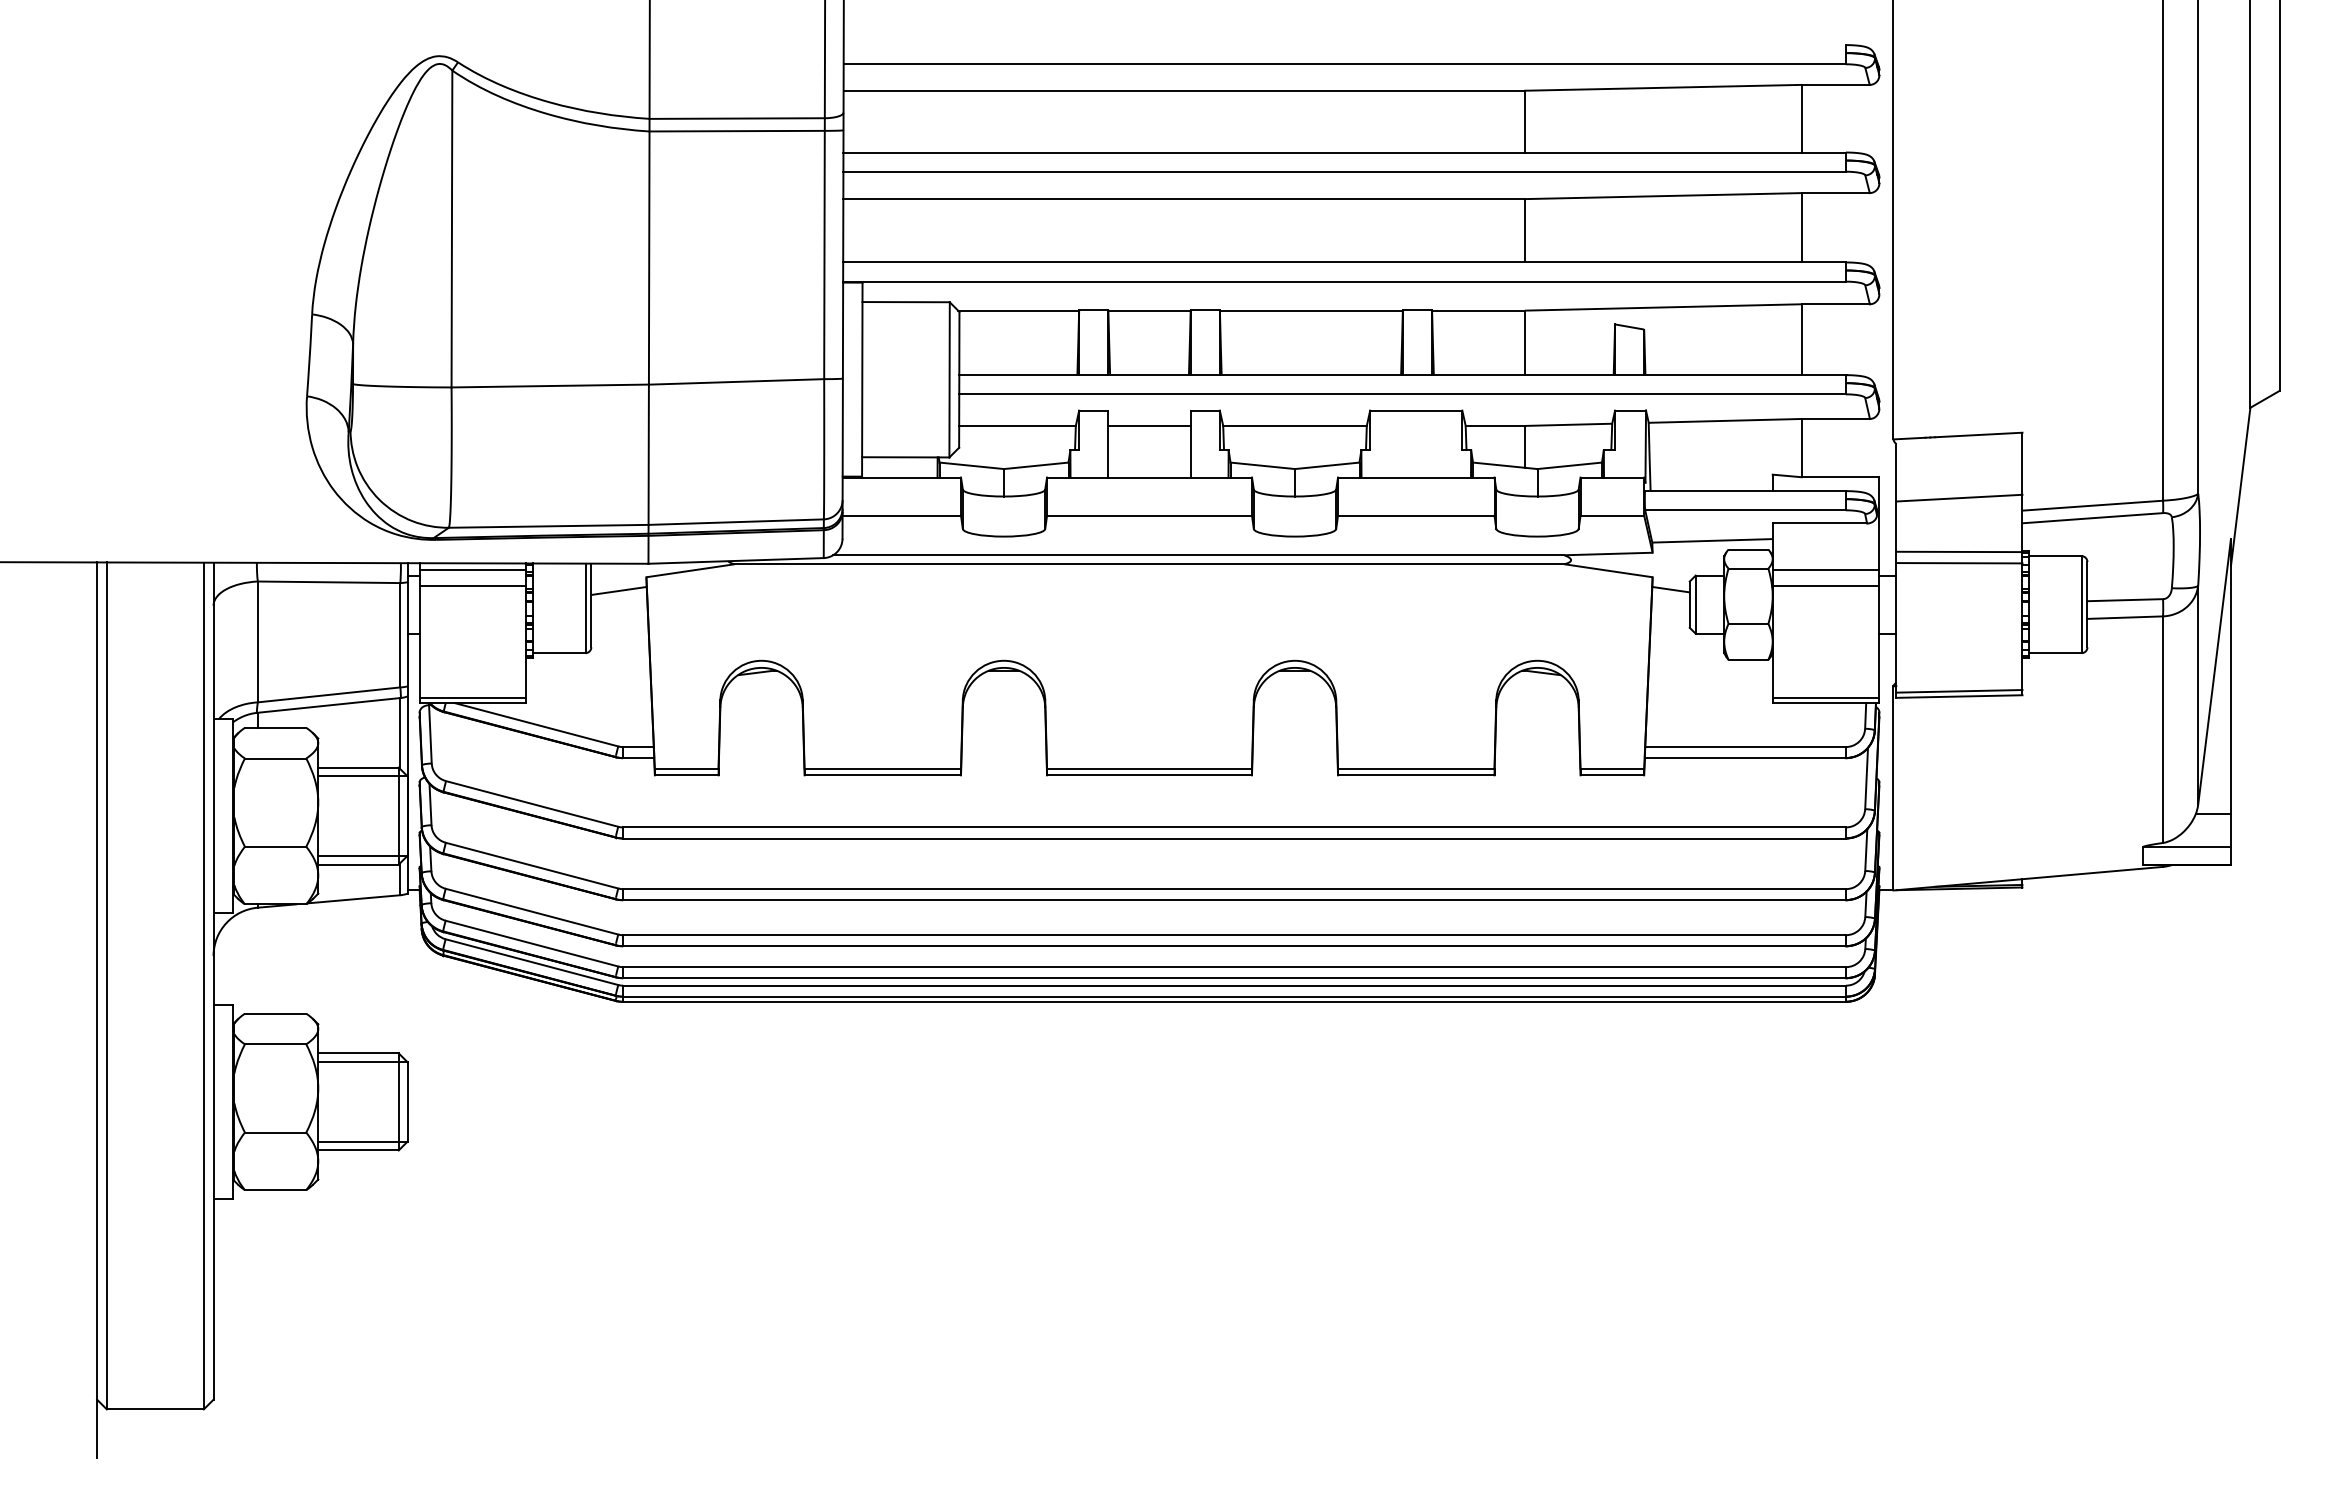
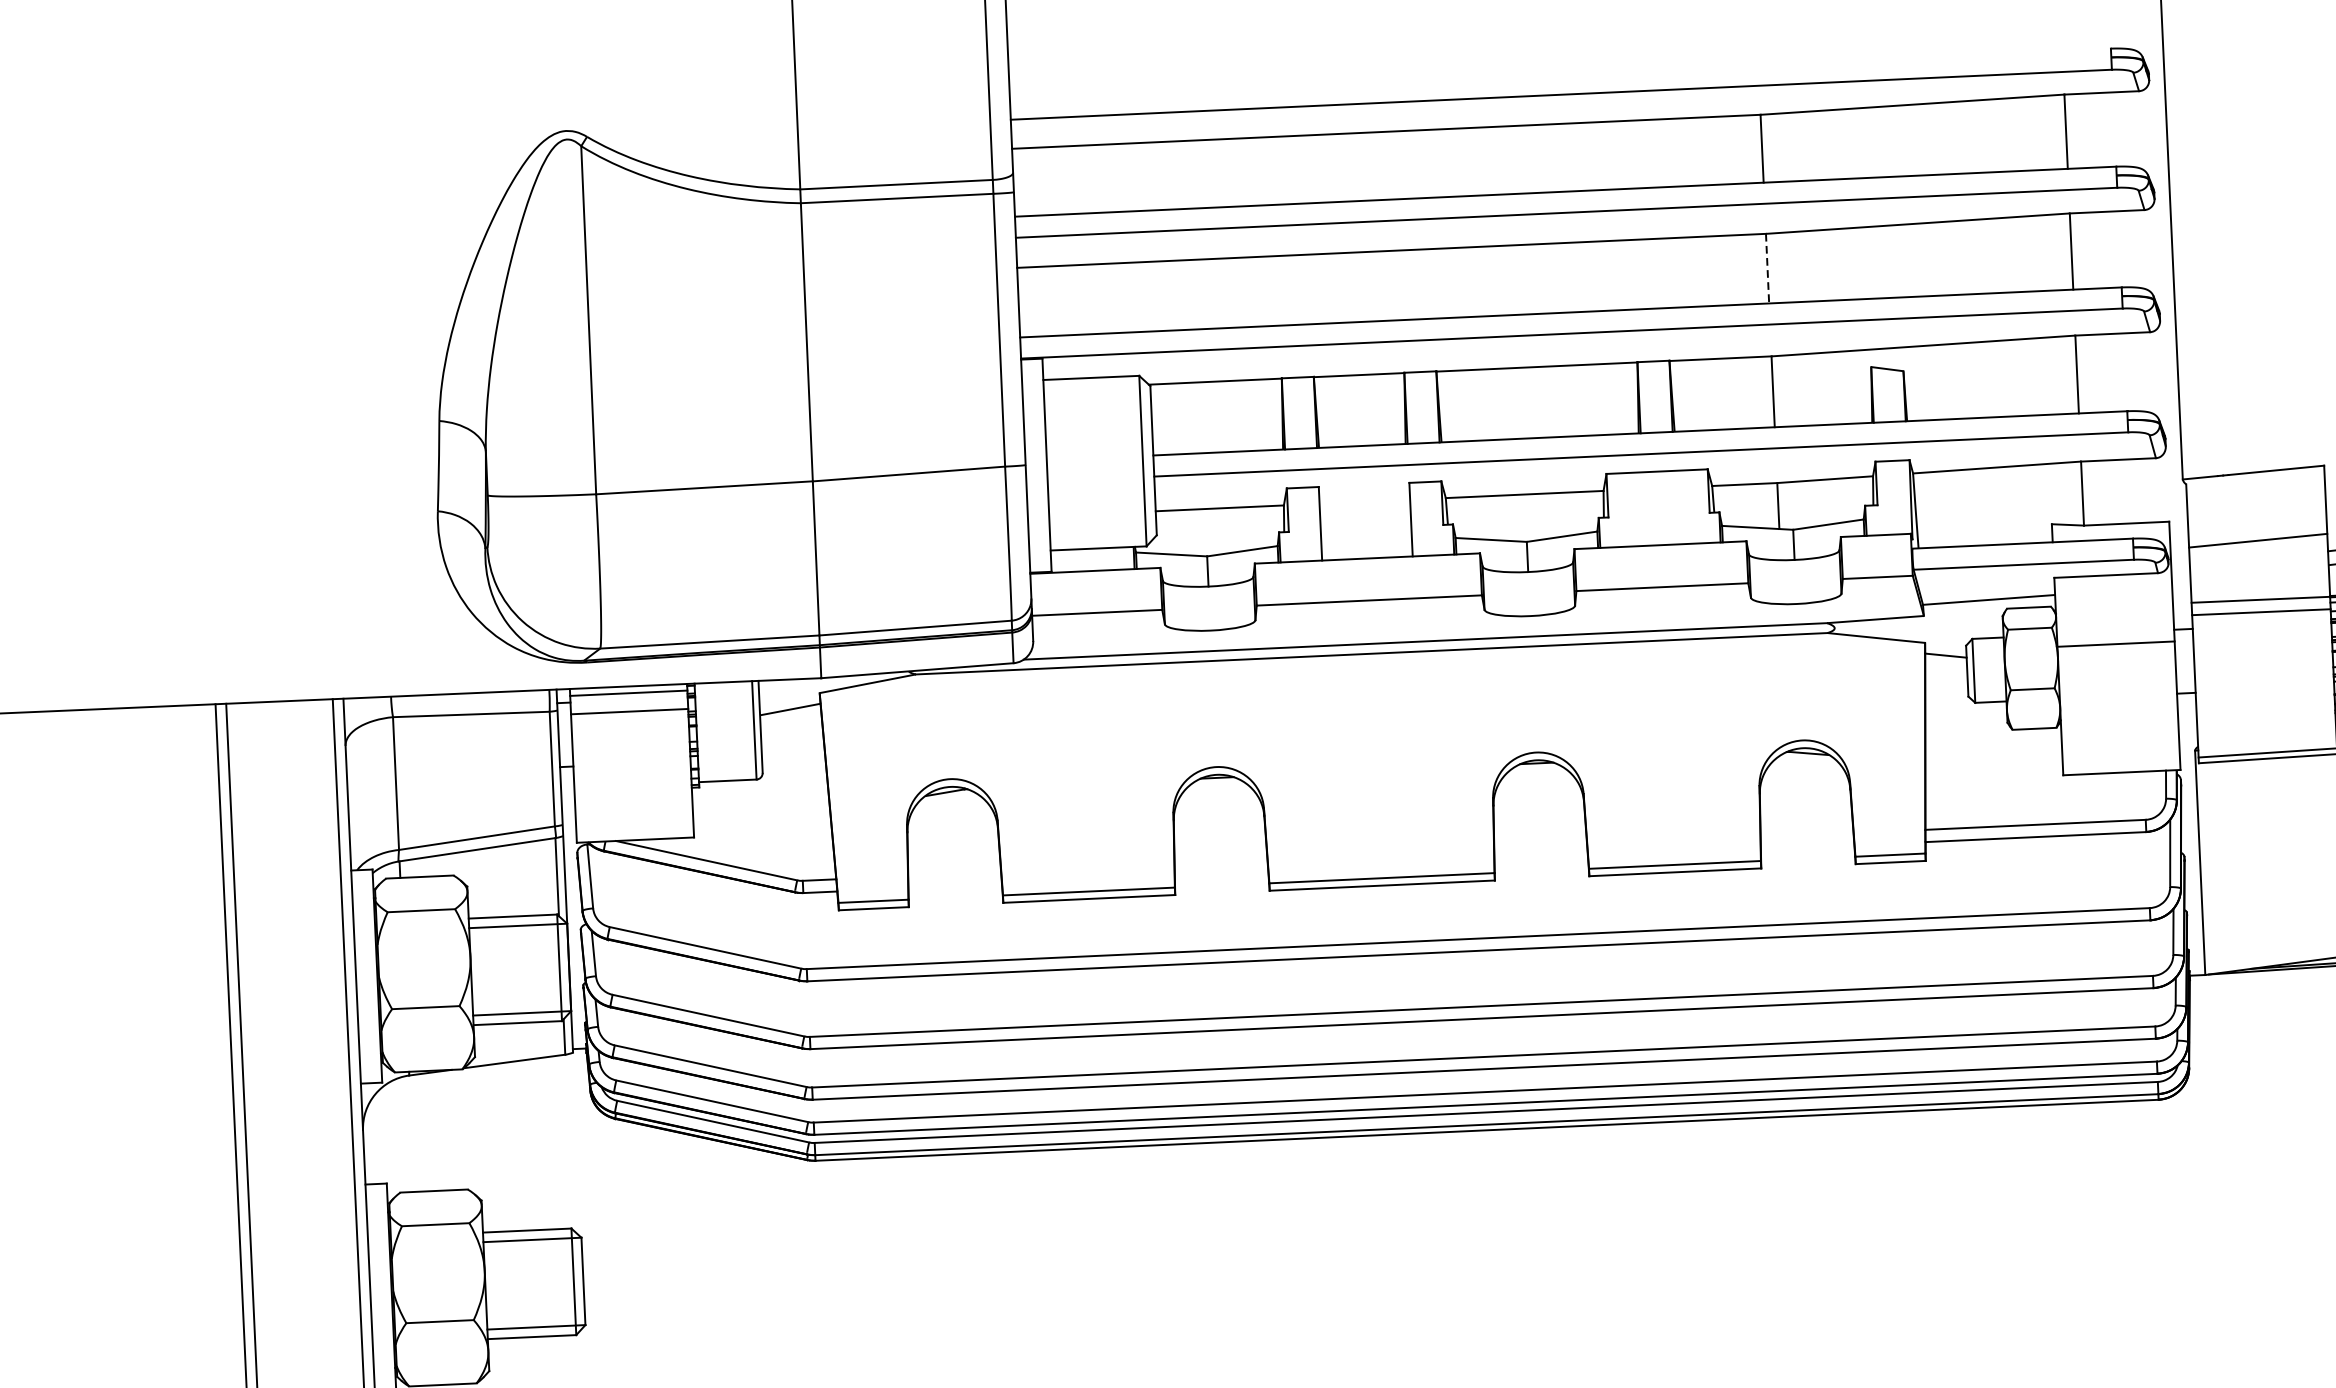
line: (1524, 230) -> (1767, 268), solid -> dashed
line: (1149, 425) -> (1364, 501), removed
line: (1825, 569) -> (2114, 625), removed
line: (472, 697) -> (634, 833), removed
line: (1825, 697) -> (2121, 766), removed

